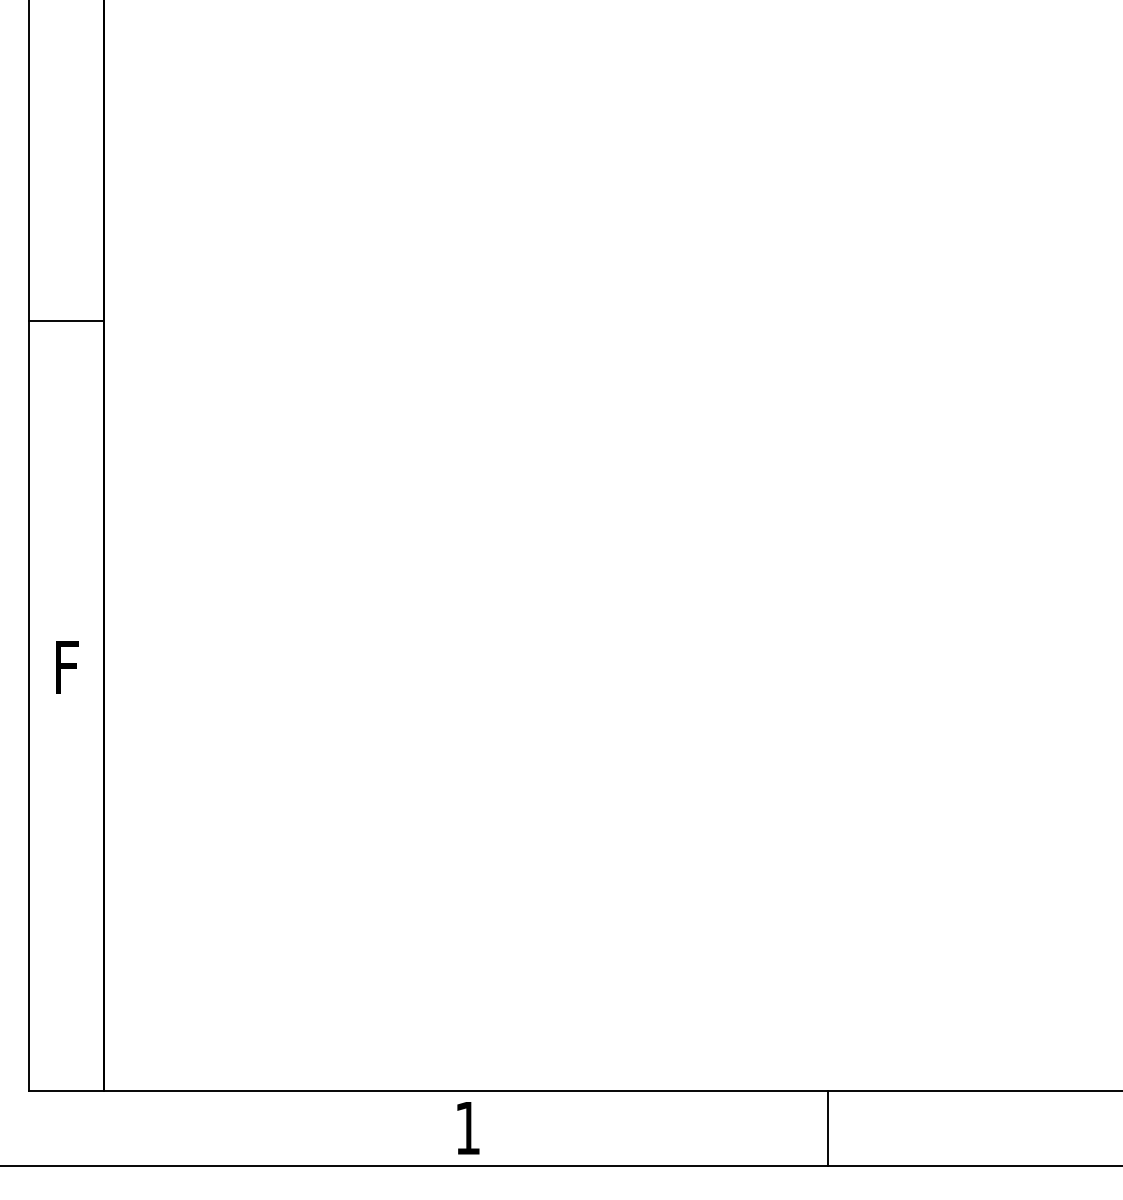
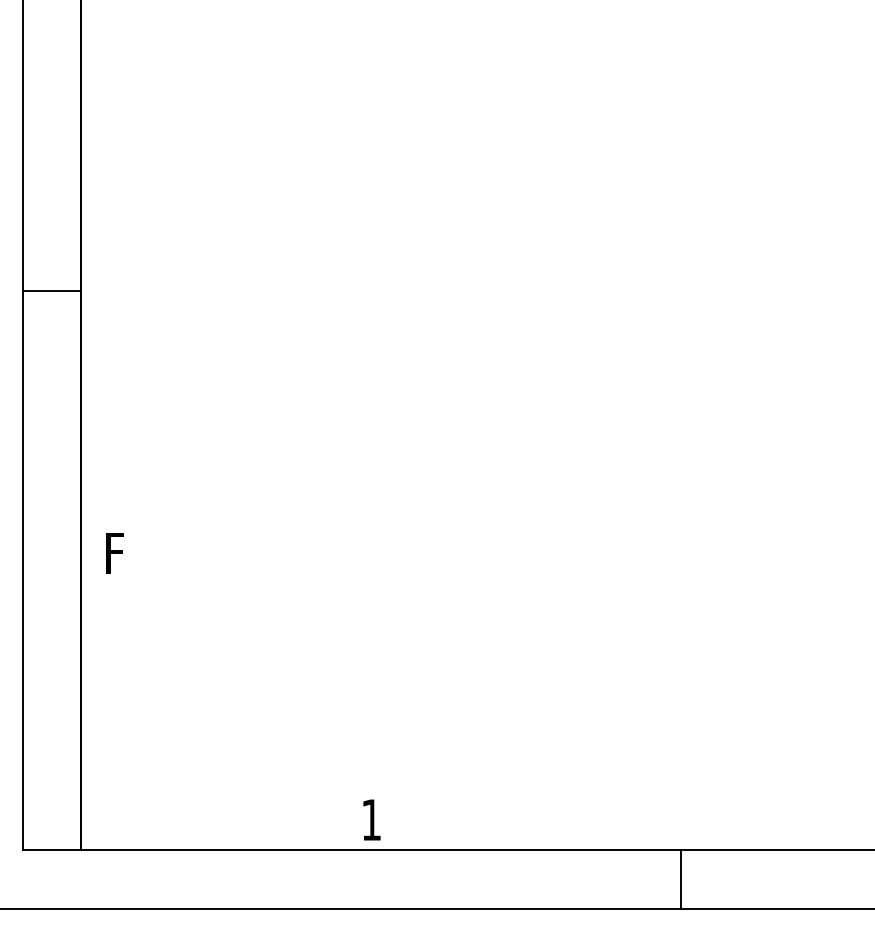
line: (66, 320) -> (51, 290), moved
text: (66, 668) -> (114, 553), moved
text: (467, 1127) -> (371, 819), moved
line: (827, 1127) -> (680, 878), moved

